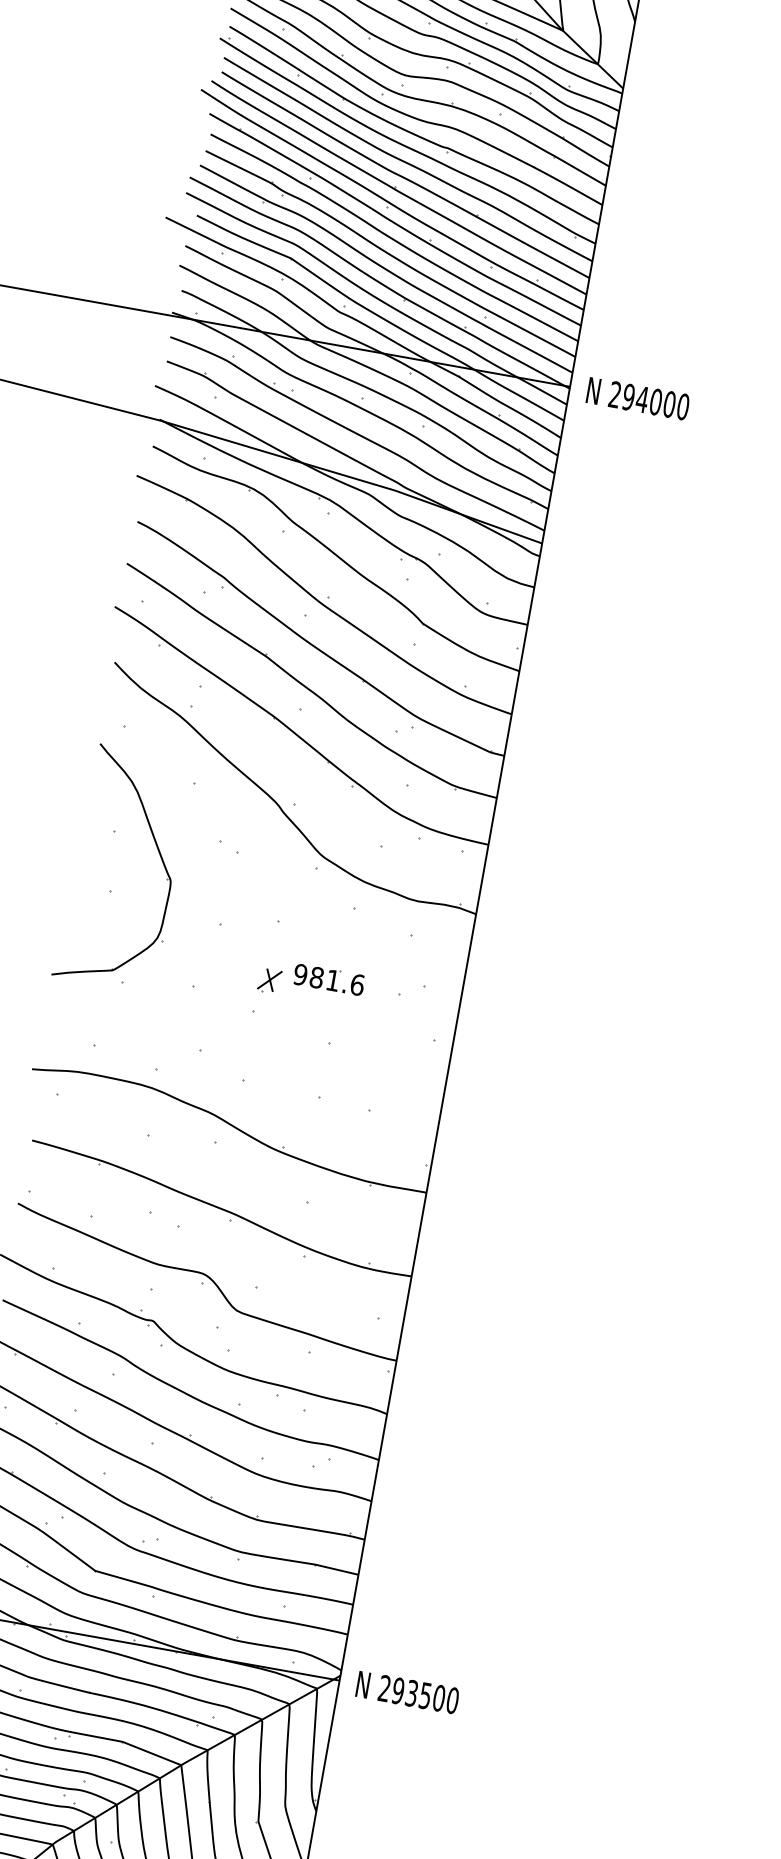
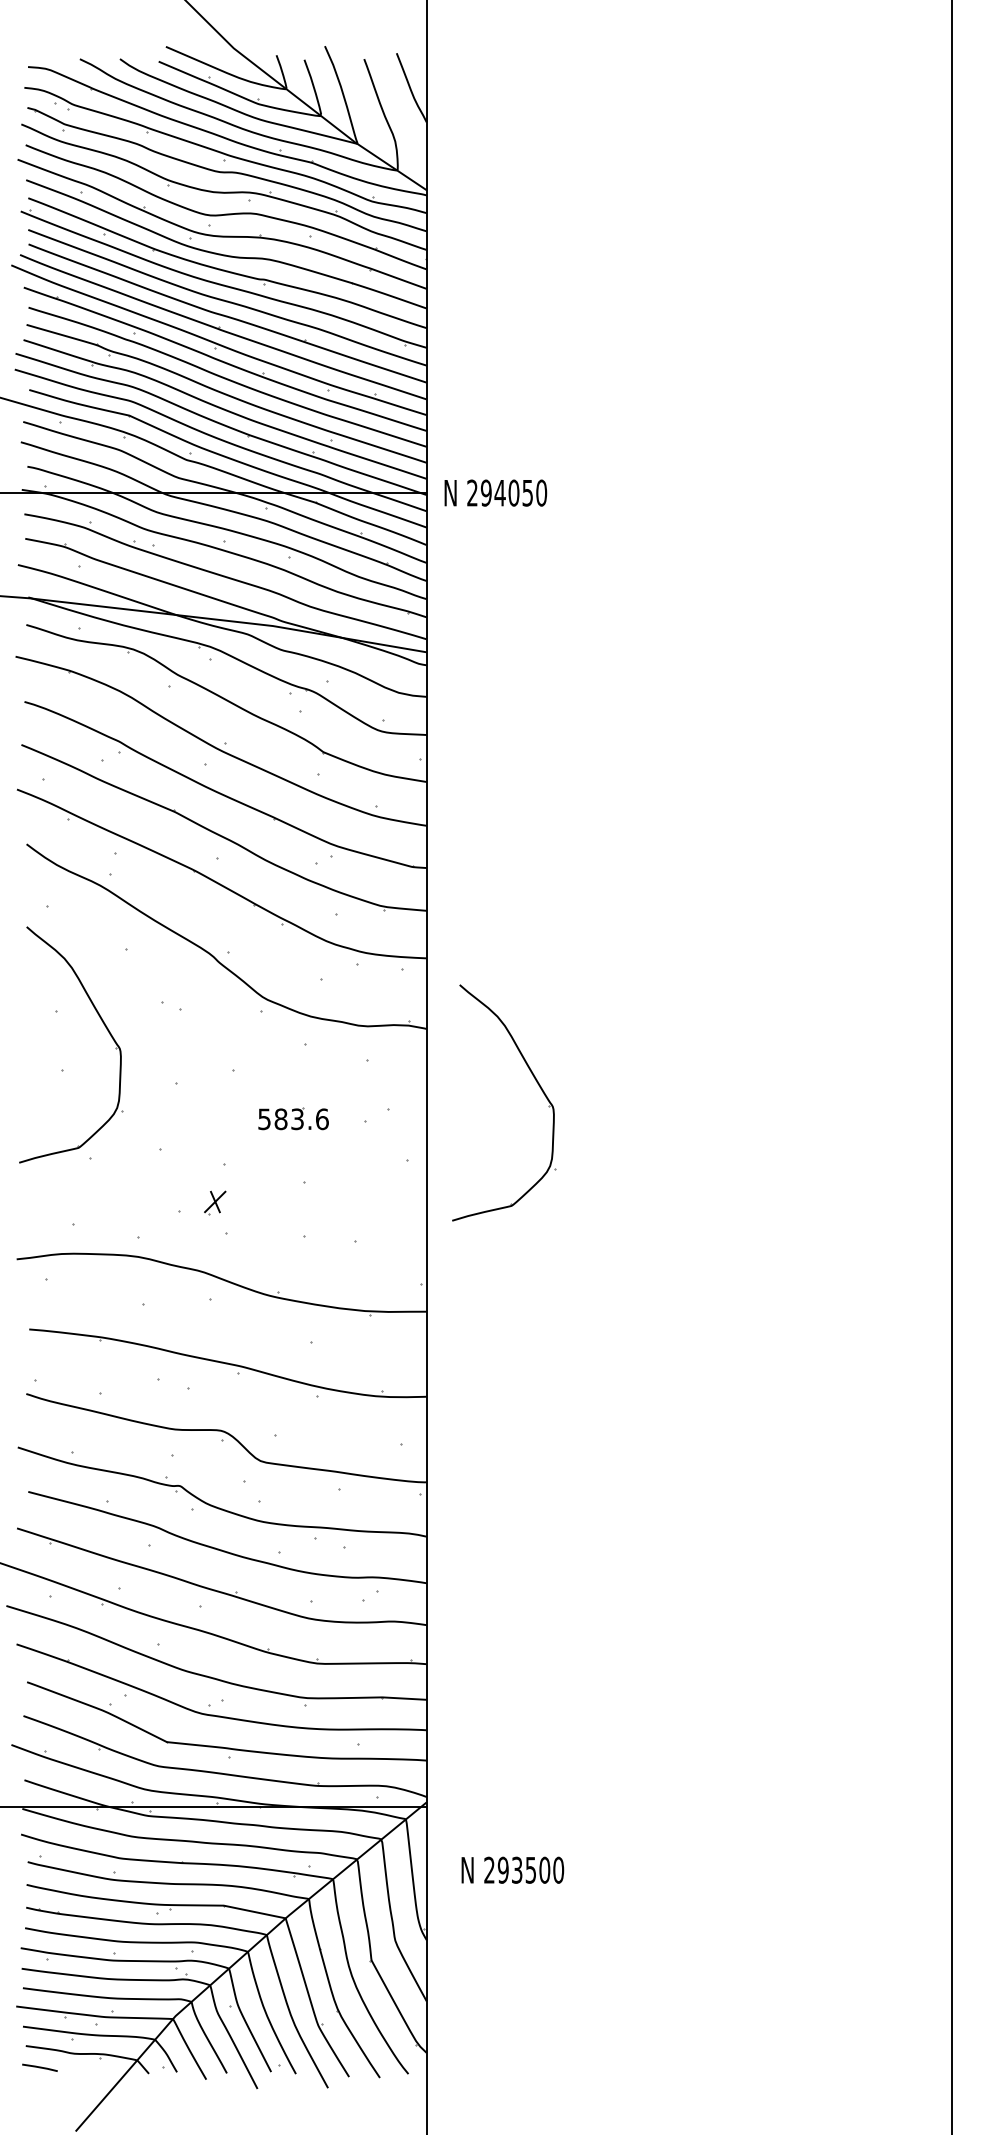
text: (669, 403) -> (527, 492), 294000 -> 294050
text: (316, 977) -> (280, 1119), 981.6 -> 583.6
part: (270, 980) -> (215, 1202), moved
part: (575, 988) -> (537, 1084), added
text: (407, 1691) -> (512, 1869), moved

